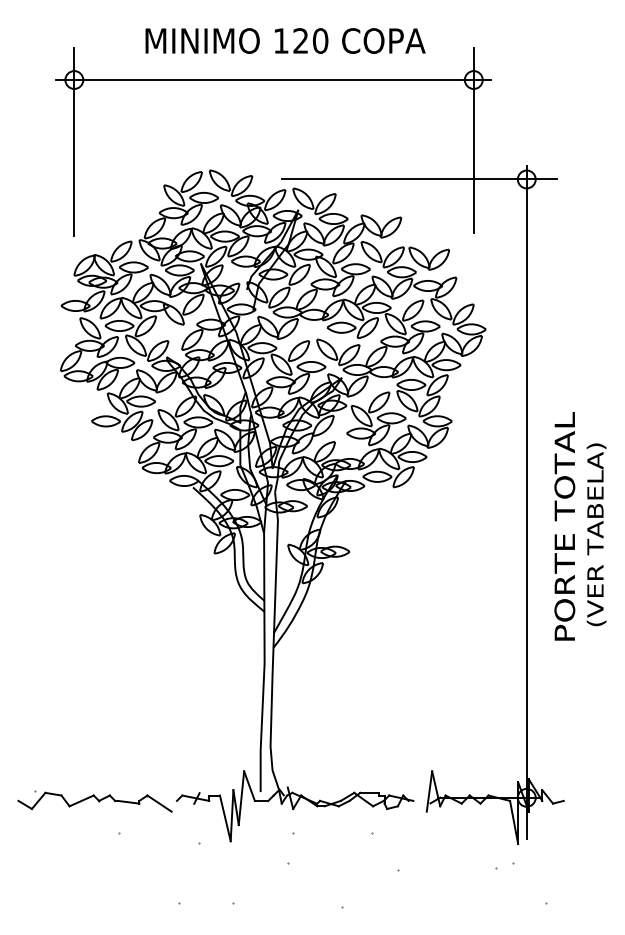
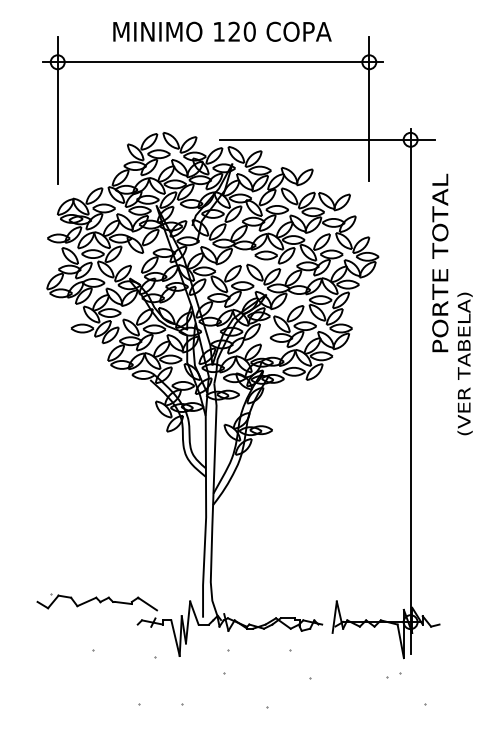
text: (564, 526) -> (440, 263), moved
text: (596, 534) -> (465, 363), moved
part: (94, 801) -> (96, 602), moved

